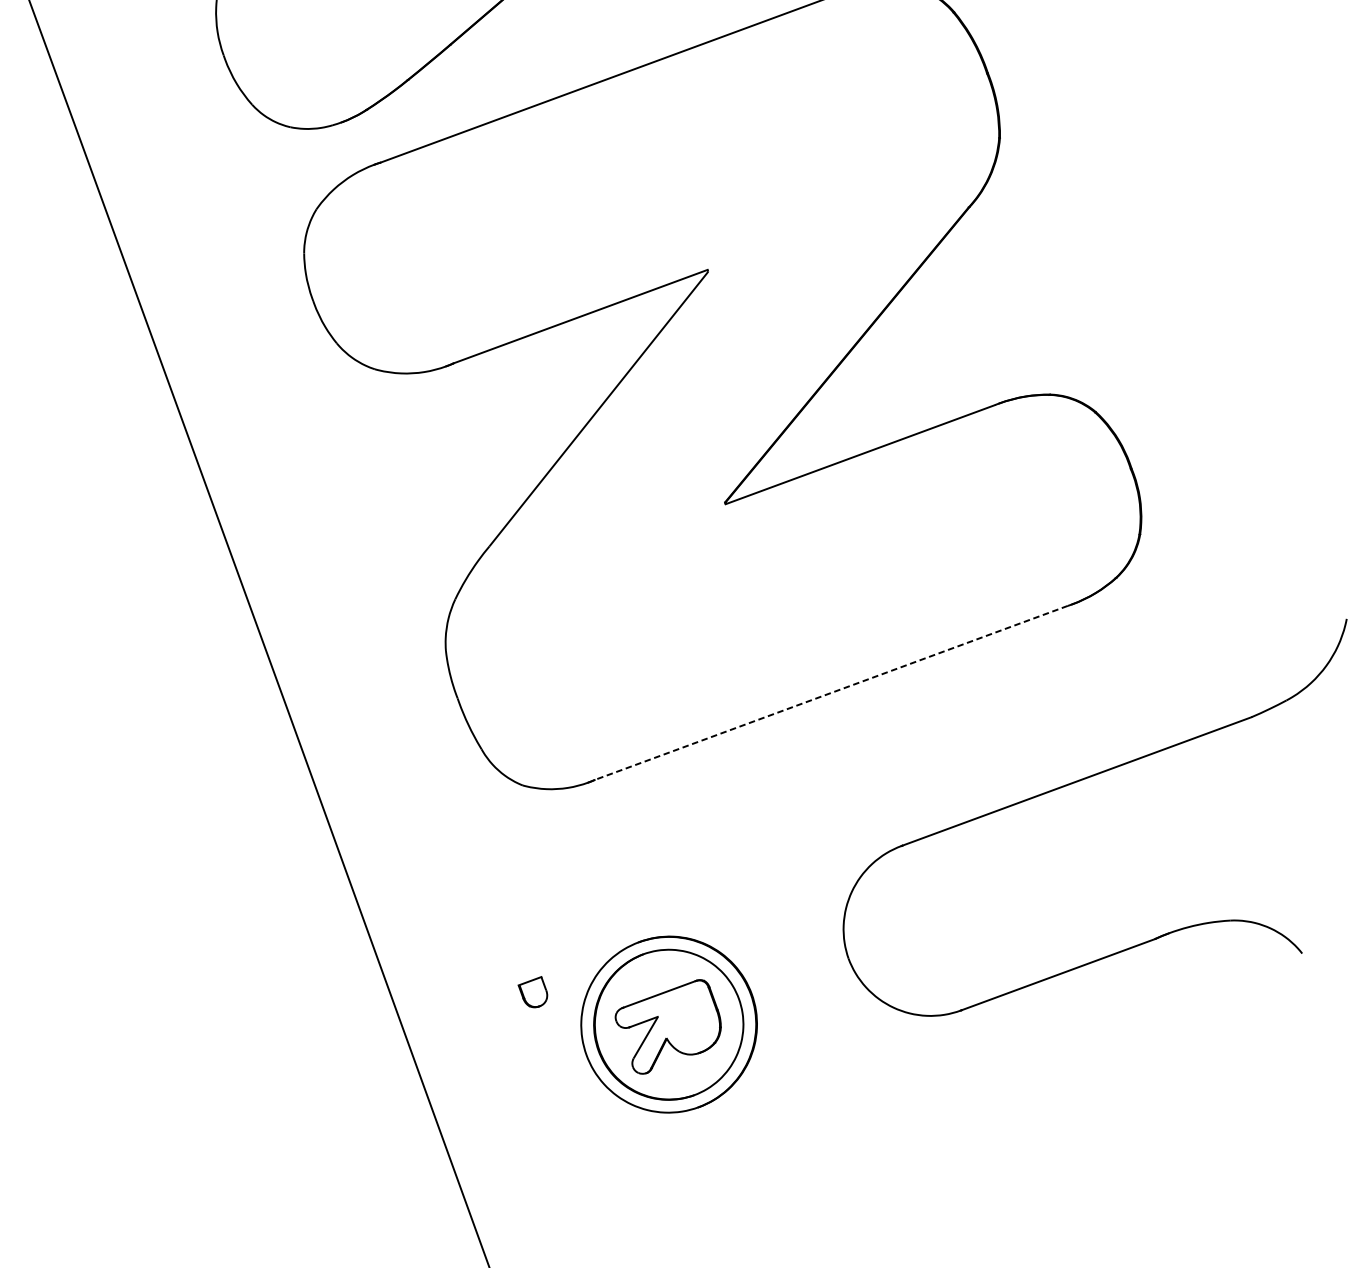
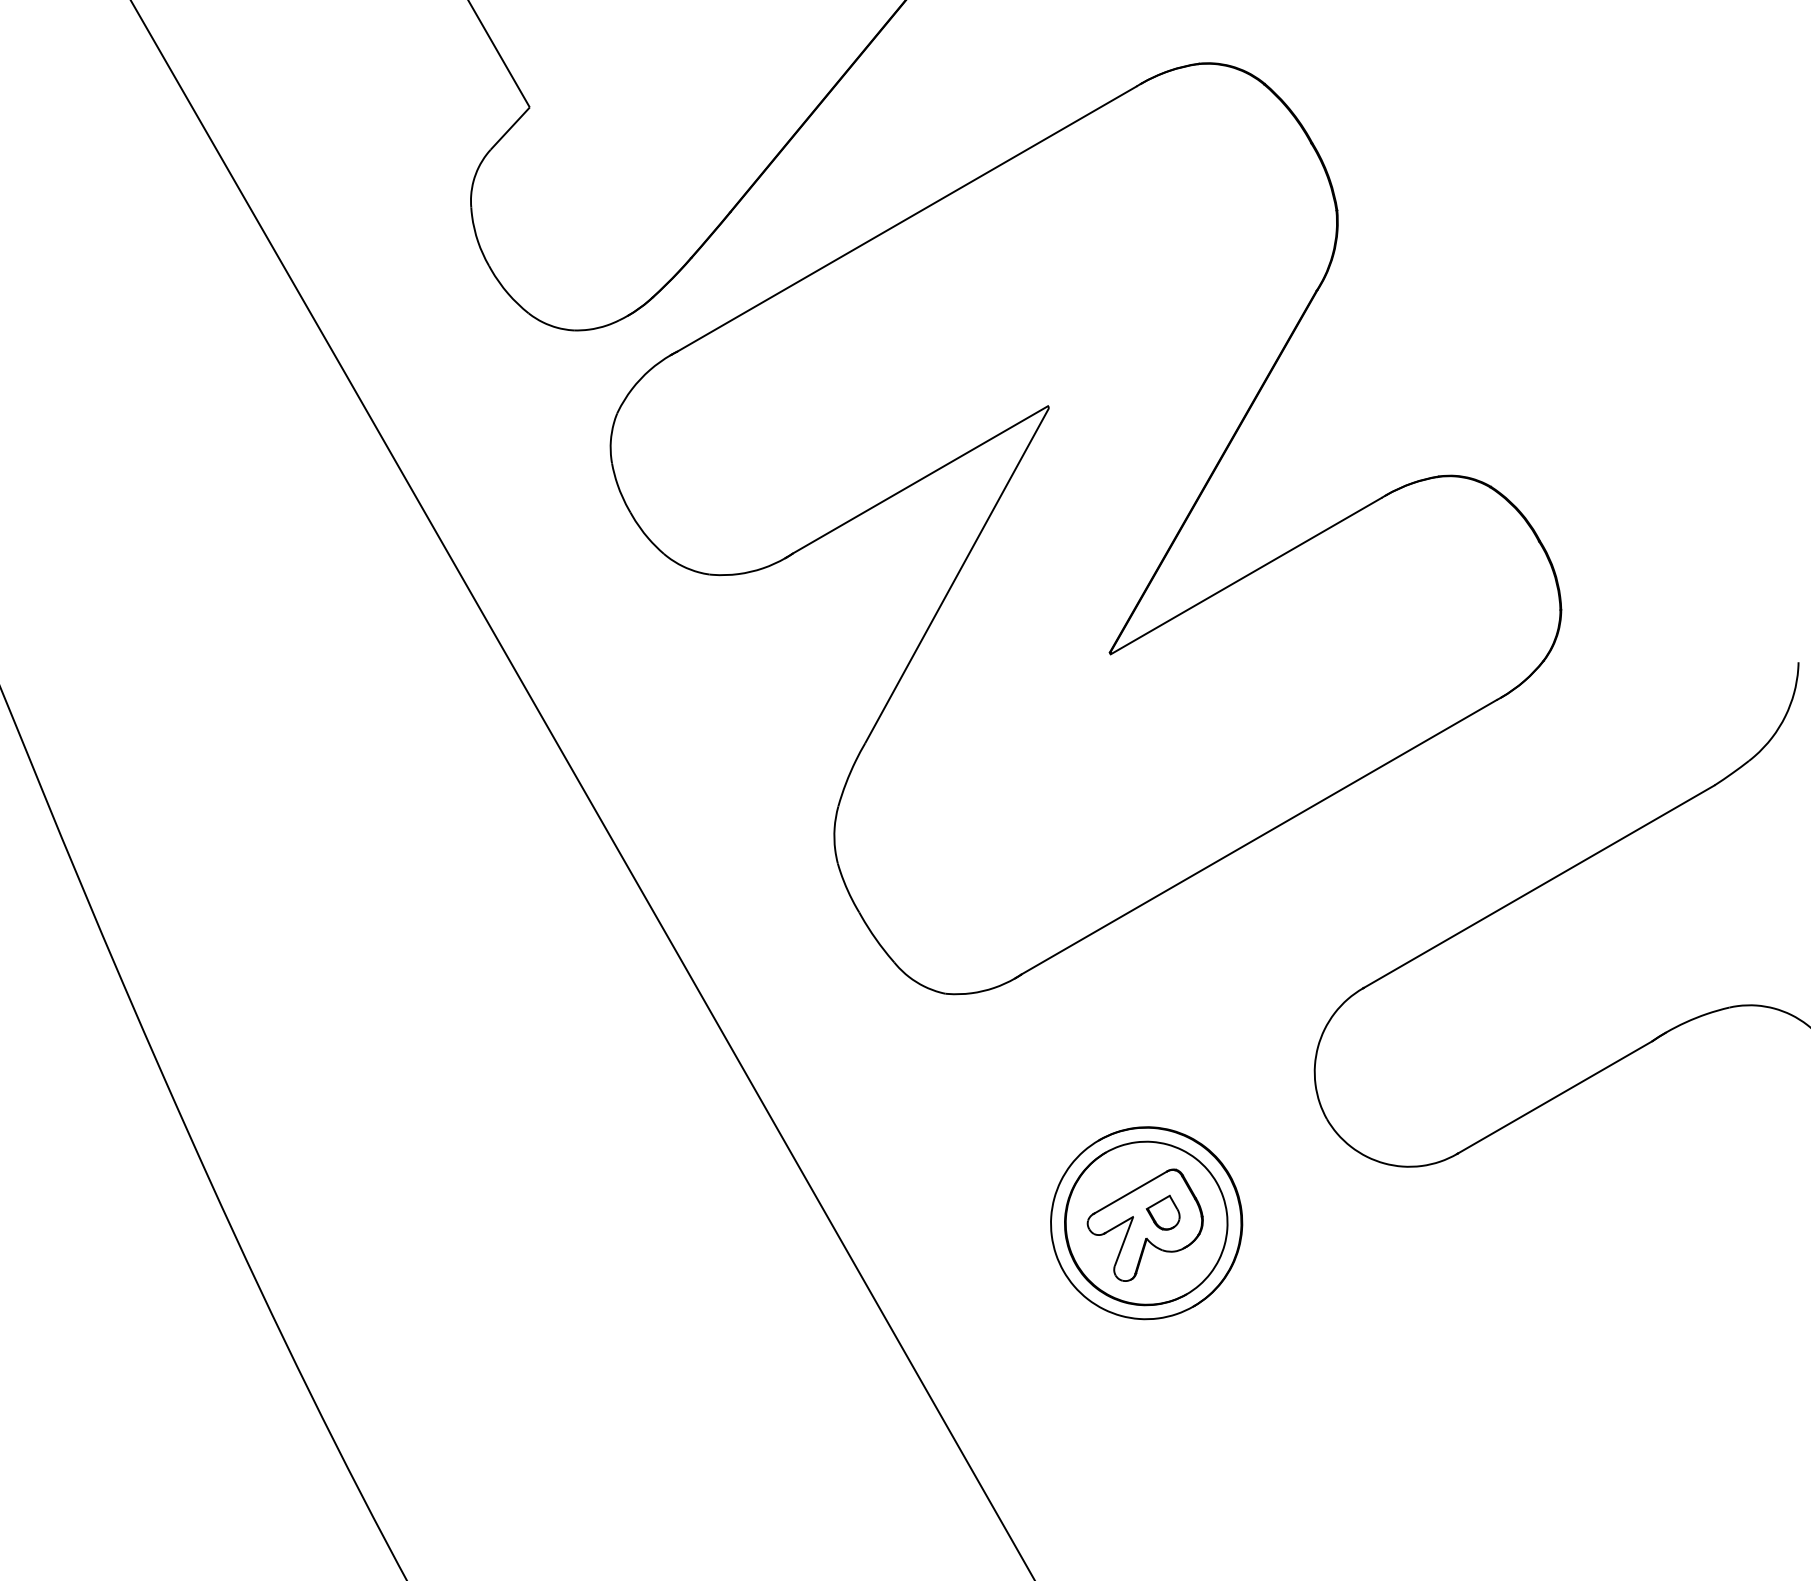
line: (830, 693) -> (1258, 837), dashed -> solid
part: (532, 990) -> (1162, 1212), moved

